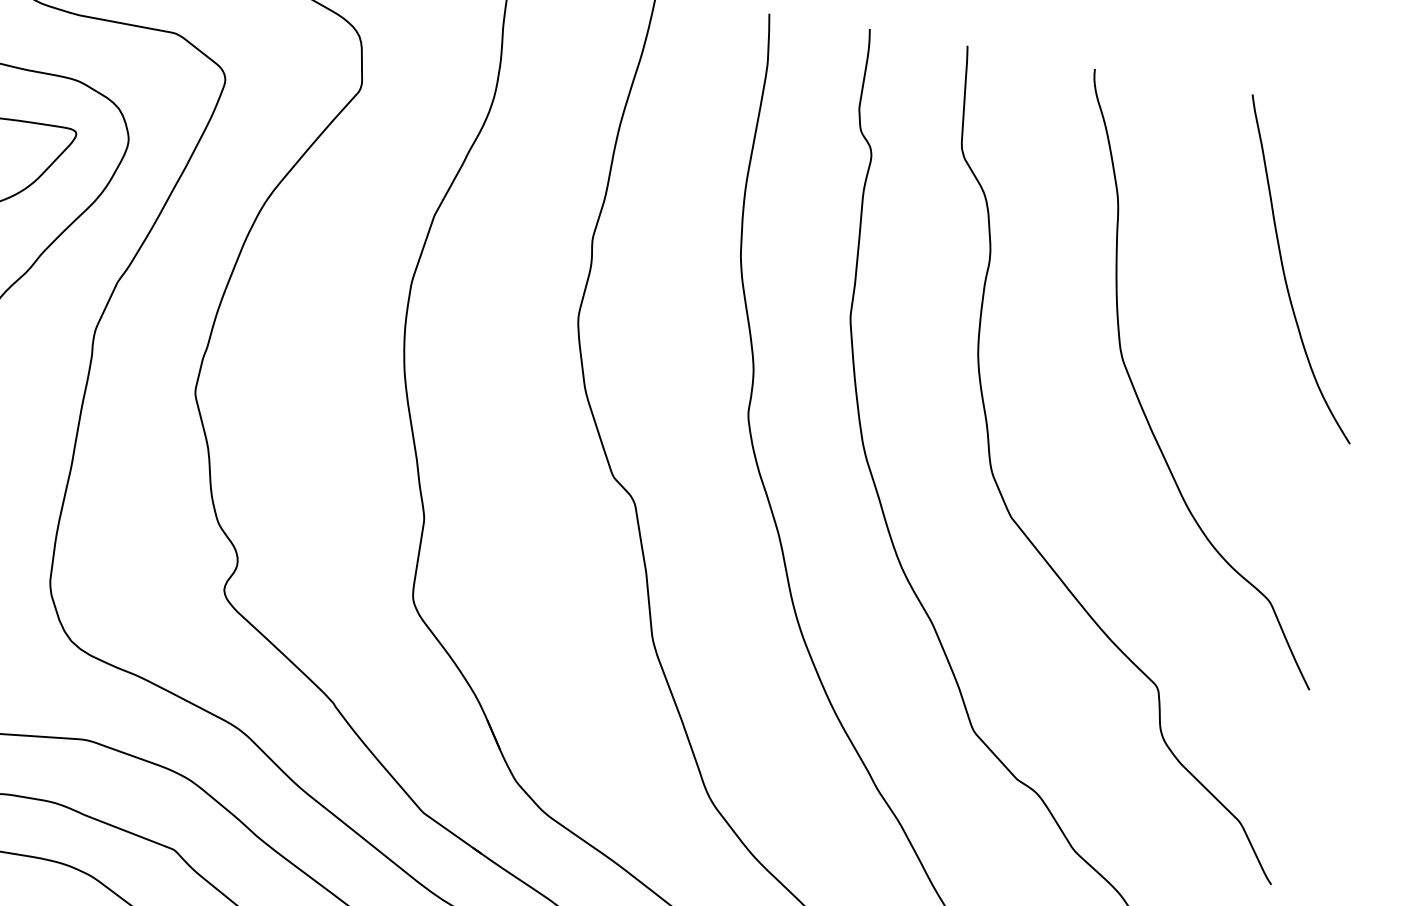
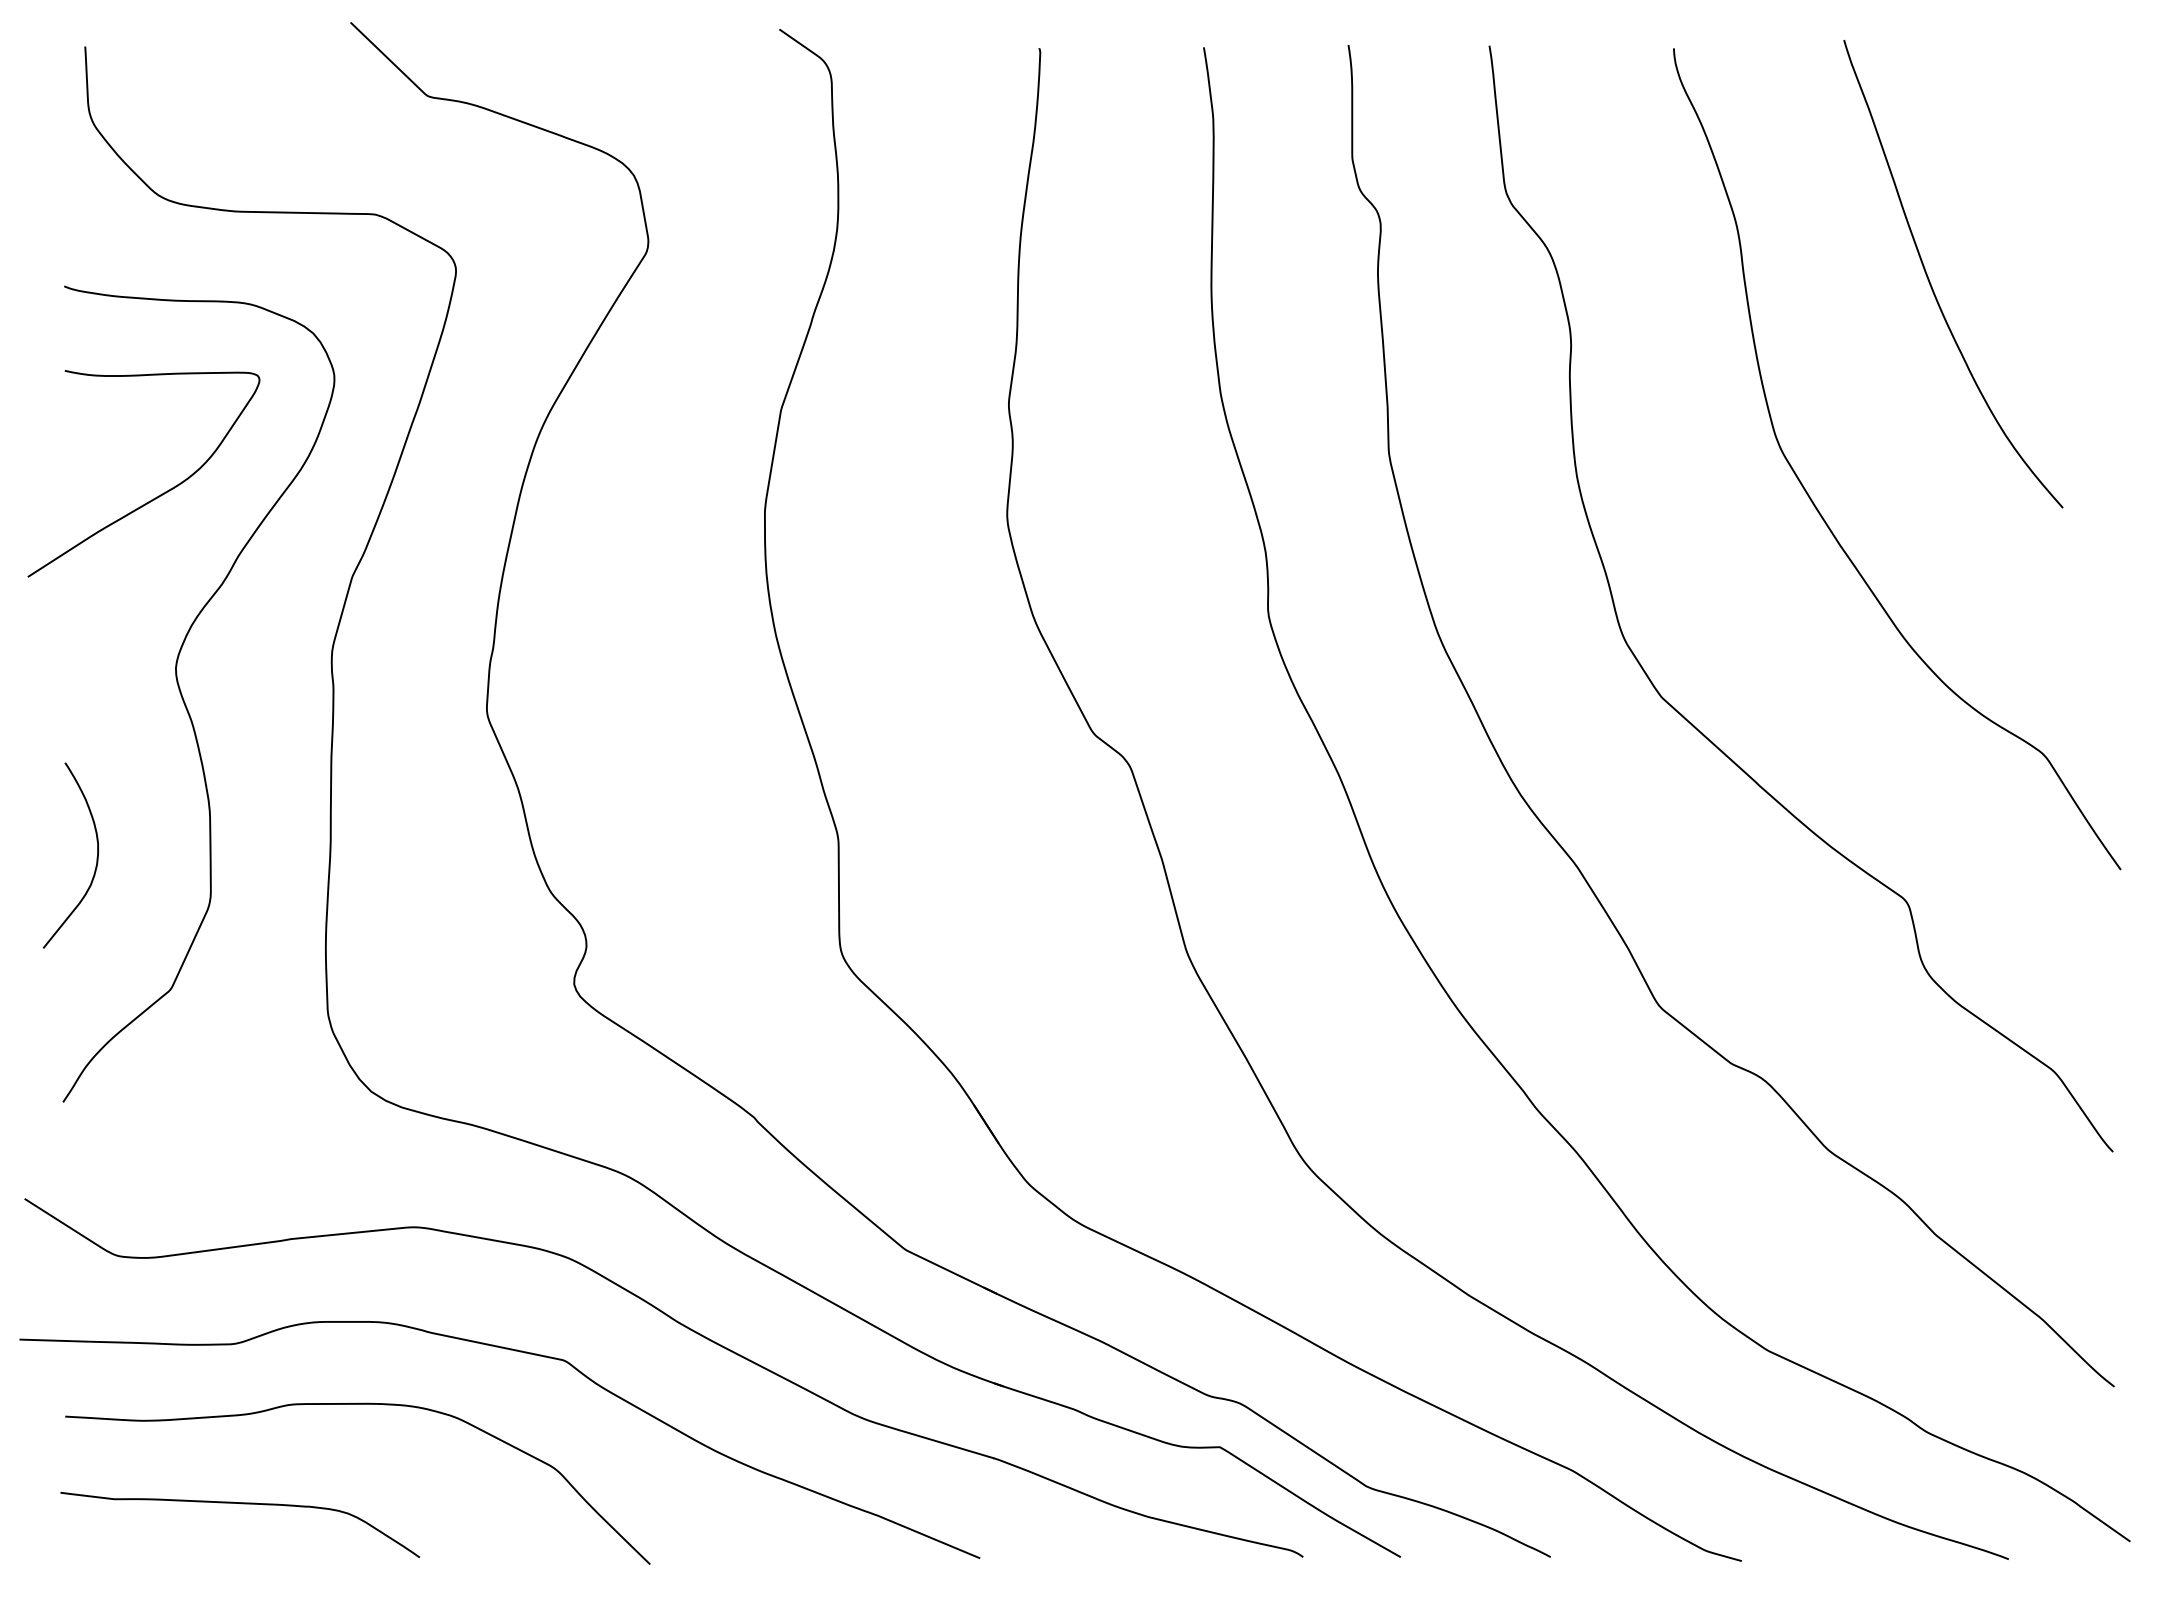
curve: (1284, 271) -> (1930, 281), moved

